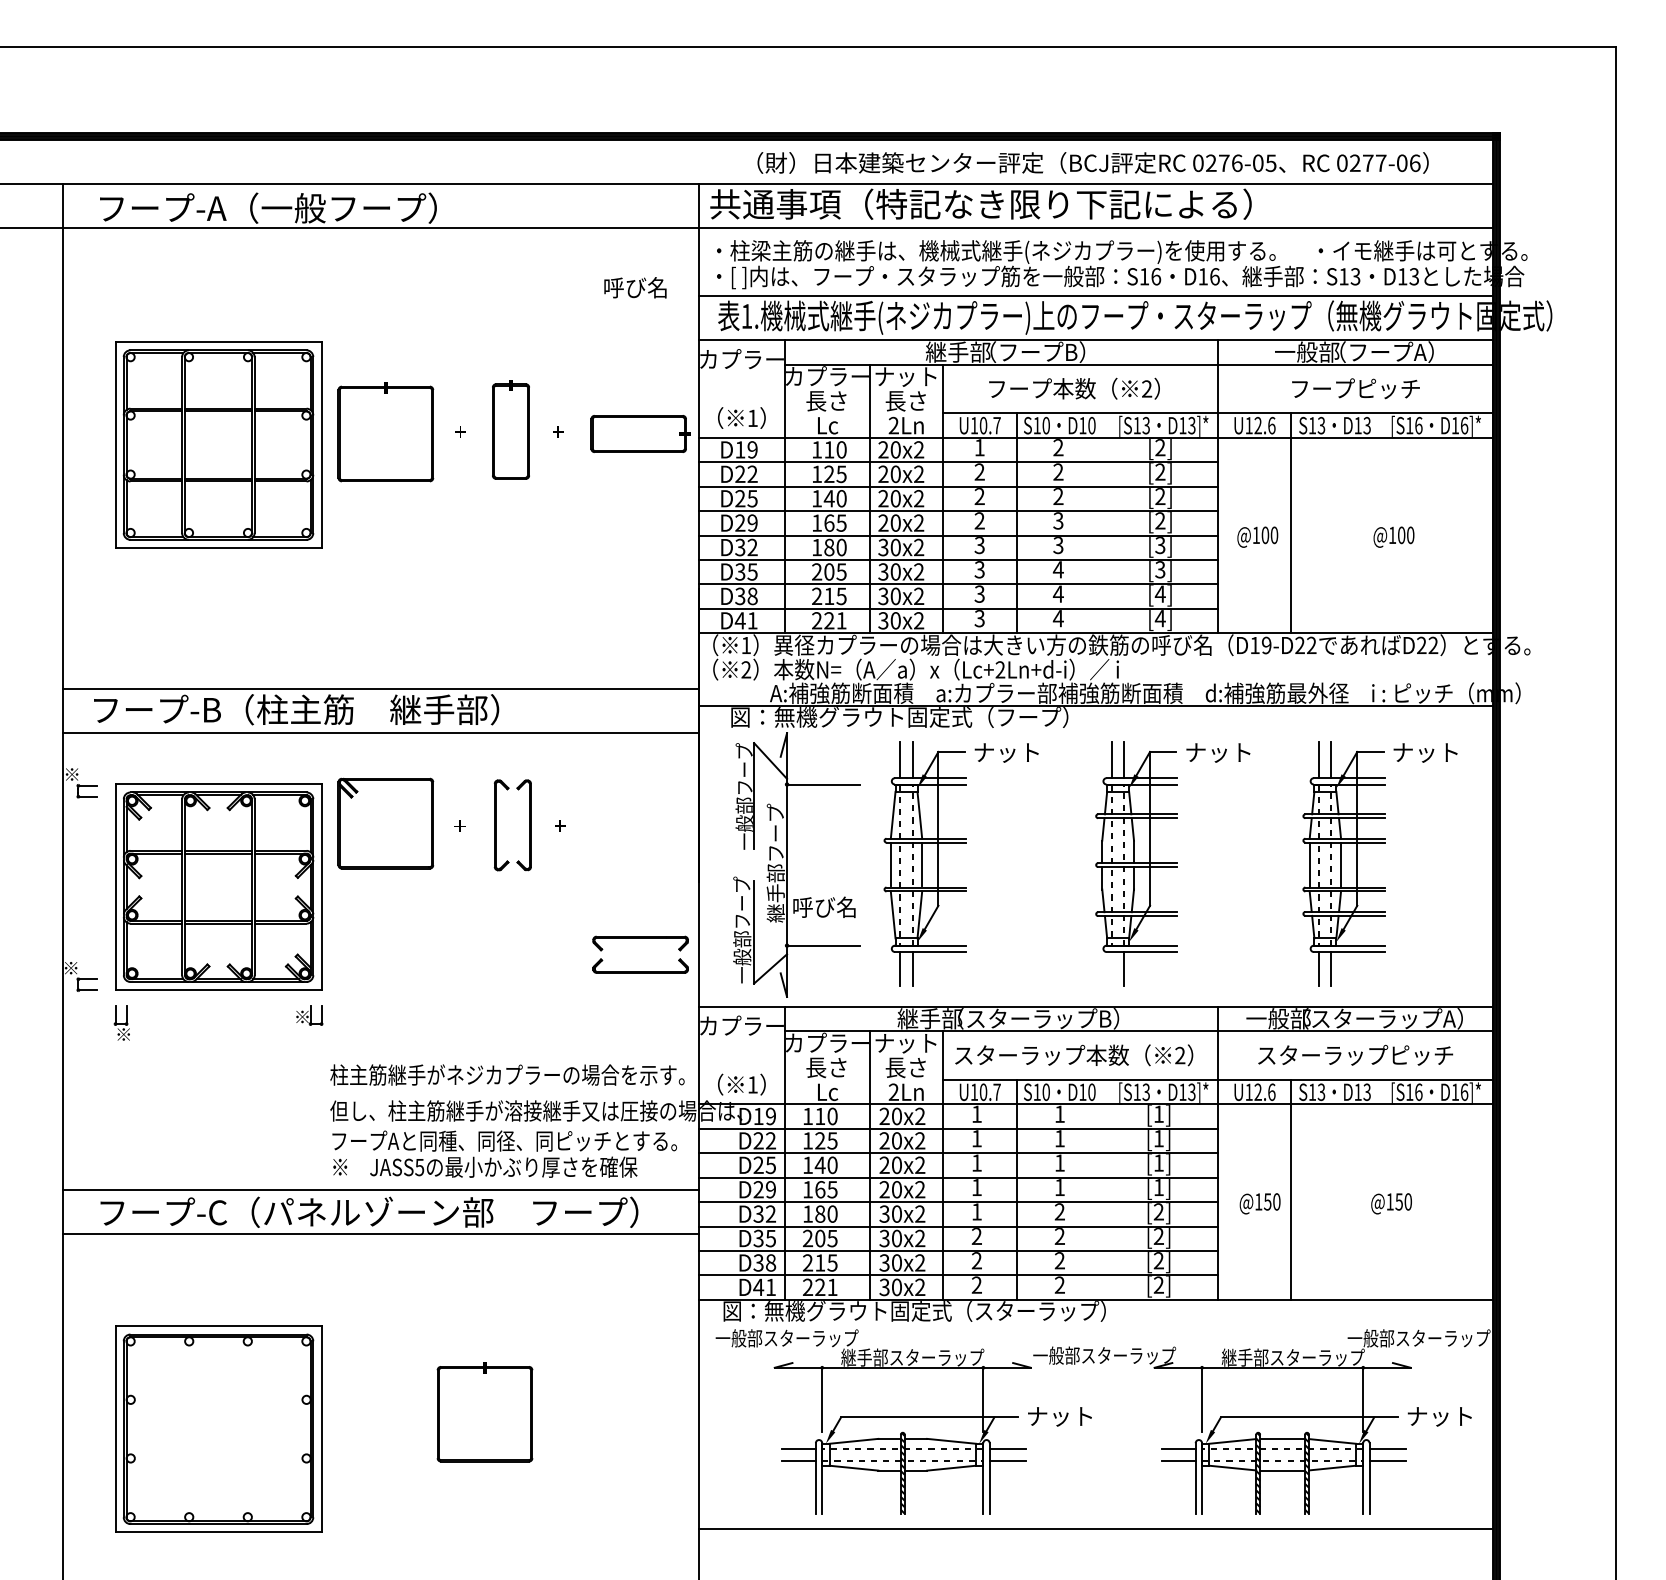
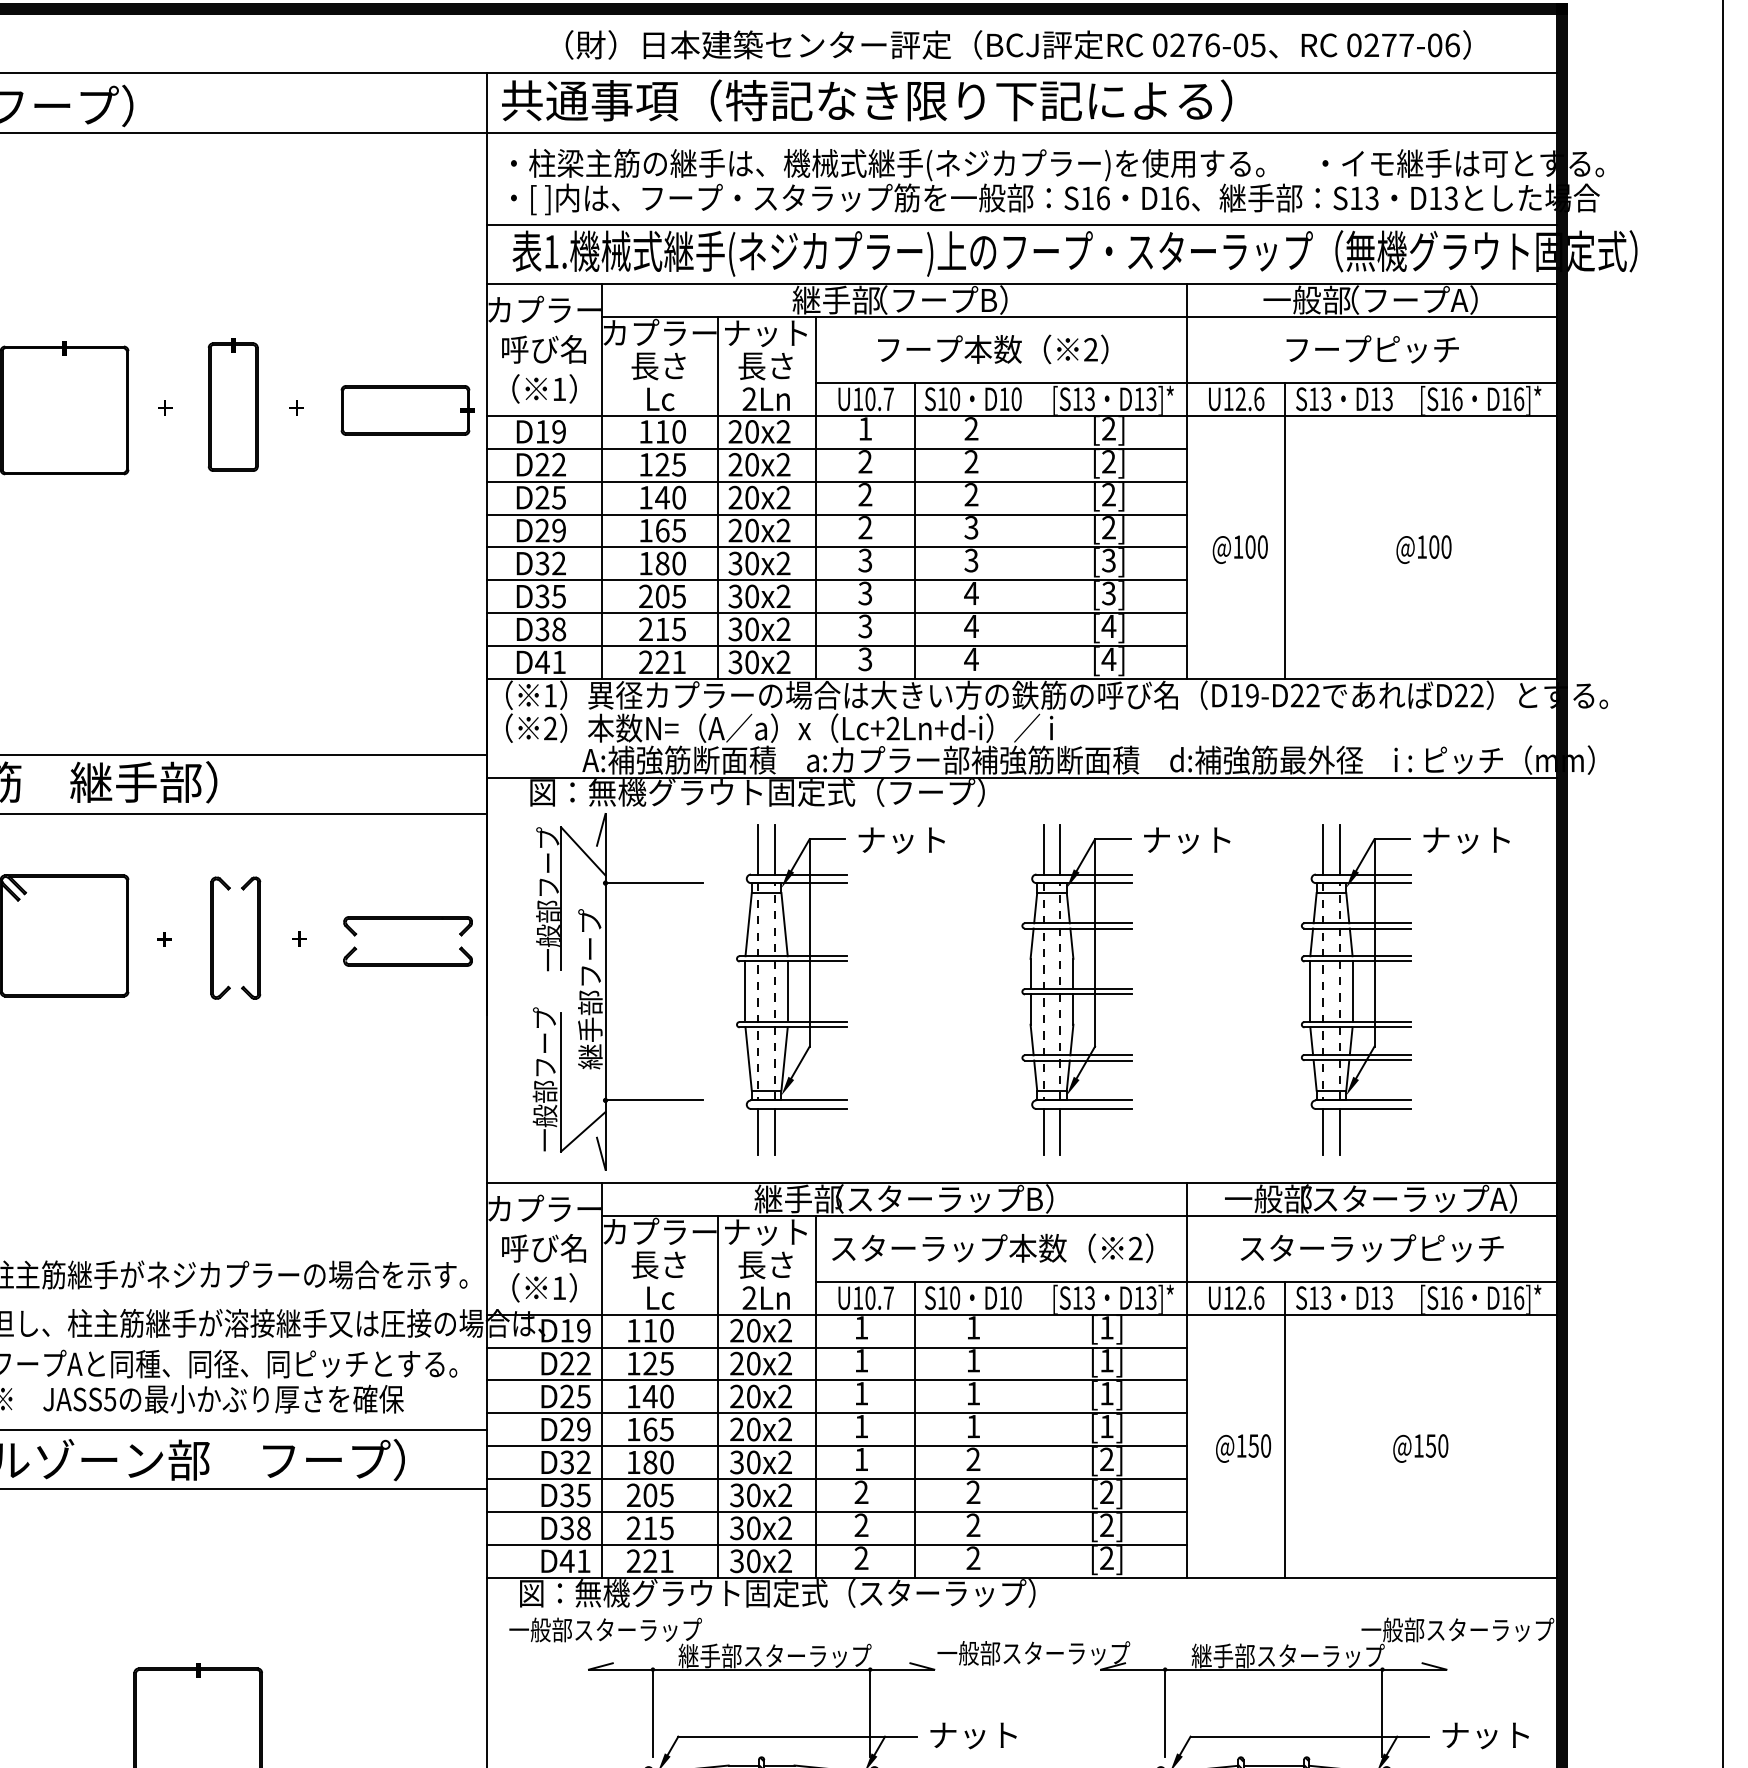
text: (635, 287) -> (544, 349), moved
text: (824, 907) -> (544, 1248), moved
part: (640, 938) -> (407, 919), moved
line: (1112, 968) -> (1044, 1131), added

